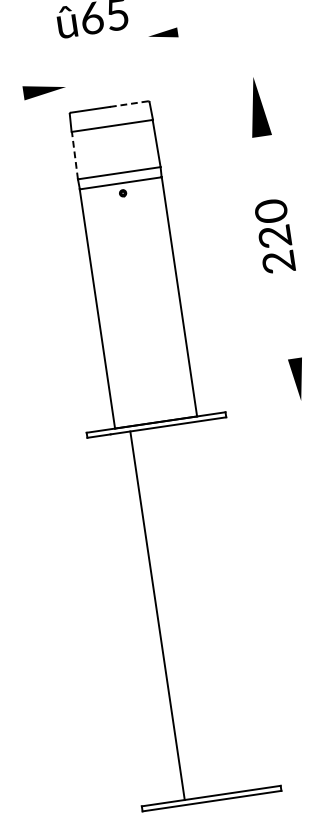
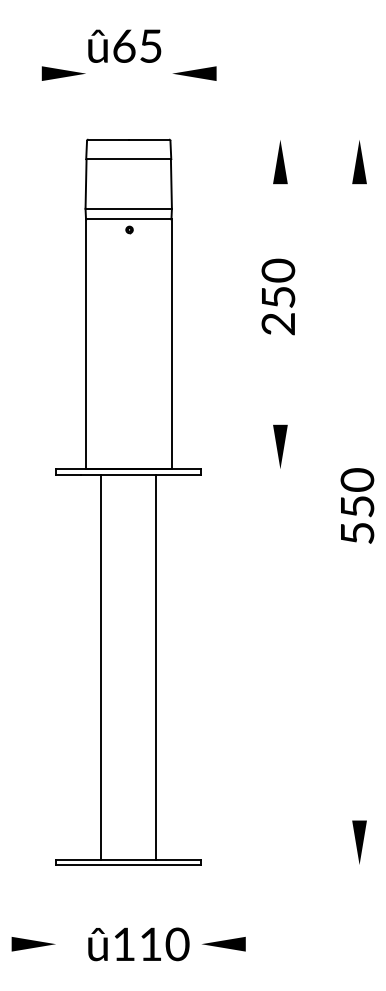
part: (163, 34) -> (194, 73), size x1.43
part: (44, 90) -> (63, 73), moved
line: (129, 103) -> (149, 139), dashed -> solid
part: (257, 107) -> (280, 162), size x0.71
line: (75, 155) -> (86, 184), dashed -> solid
text: (275, 236) -> (278, 297), 220 -> 250
line: (210, 607) -> (156, 666), added

